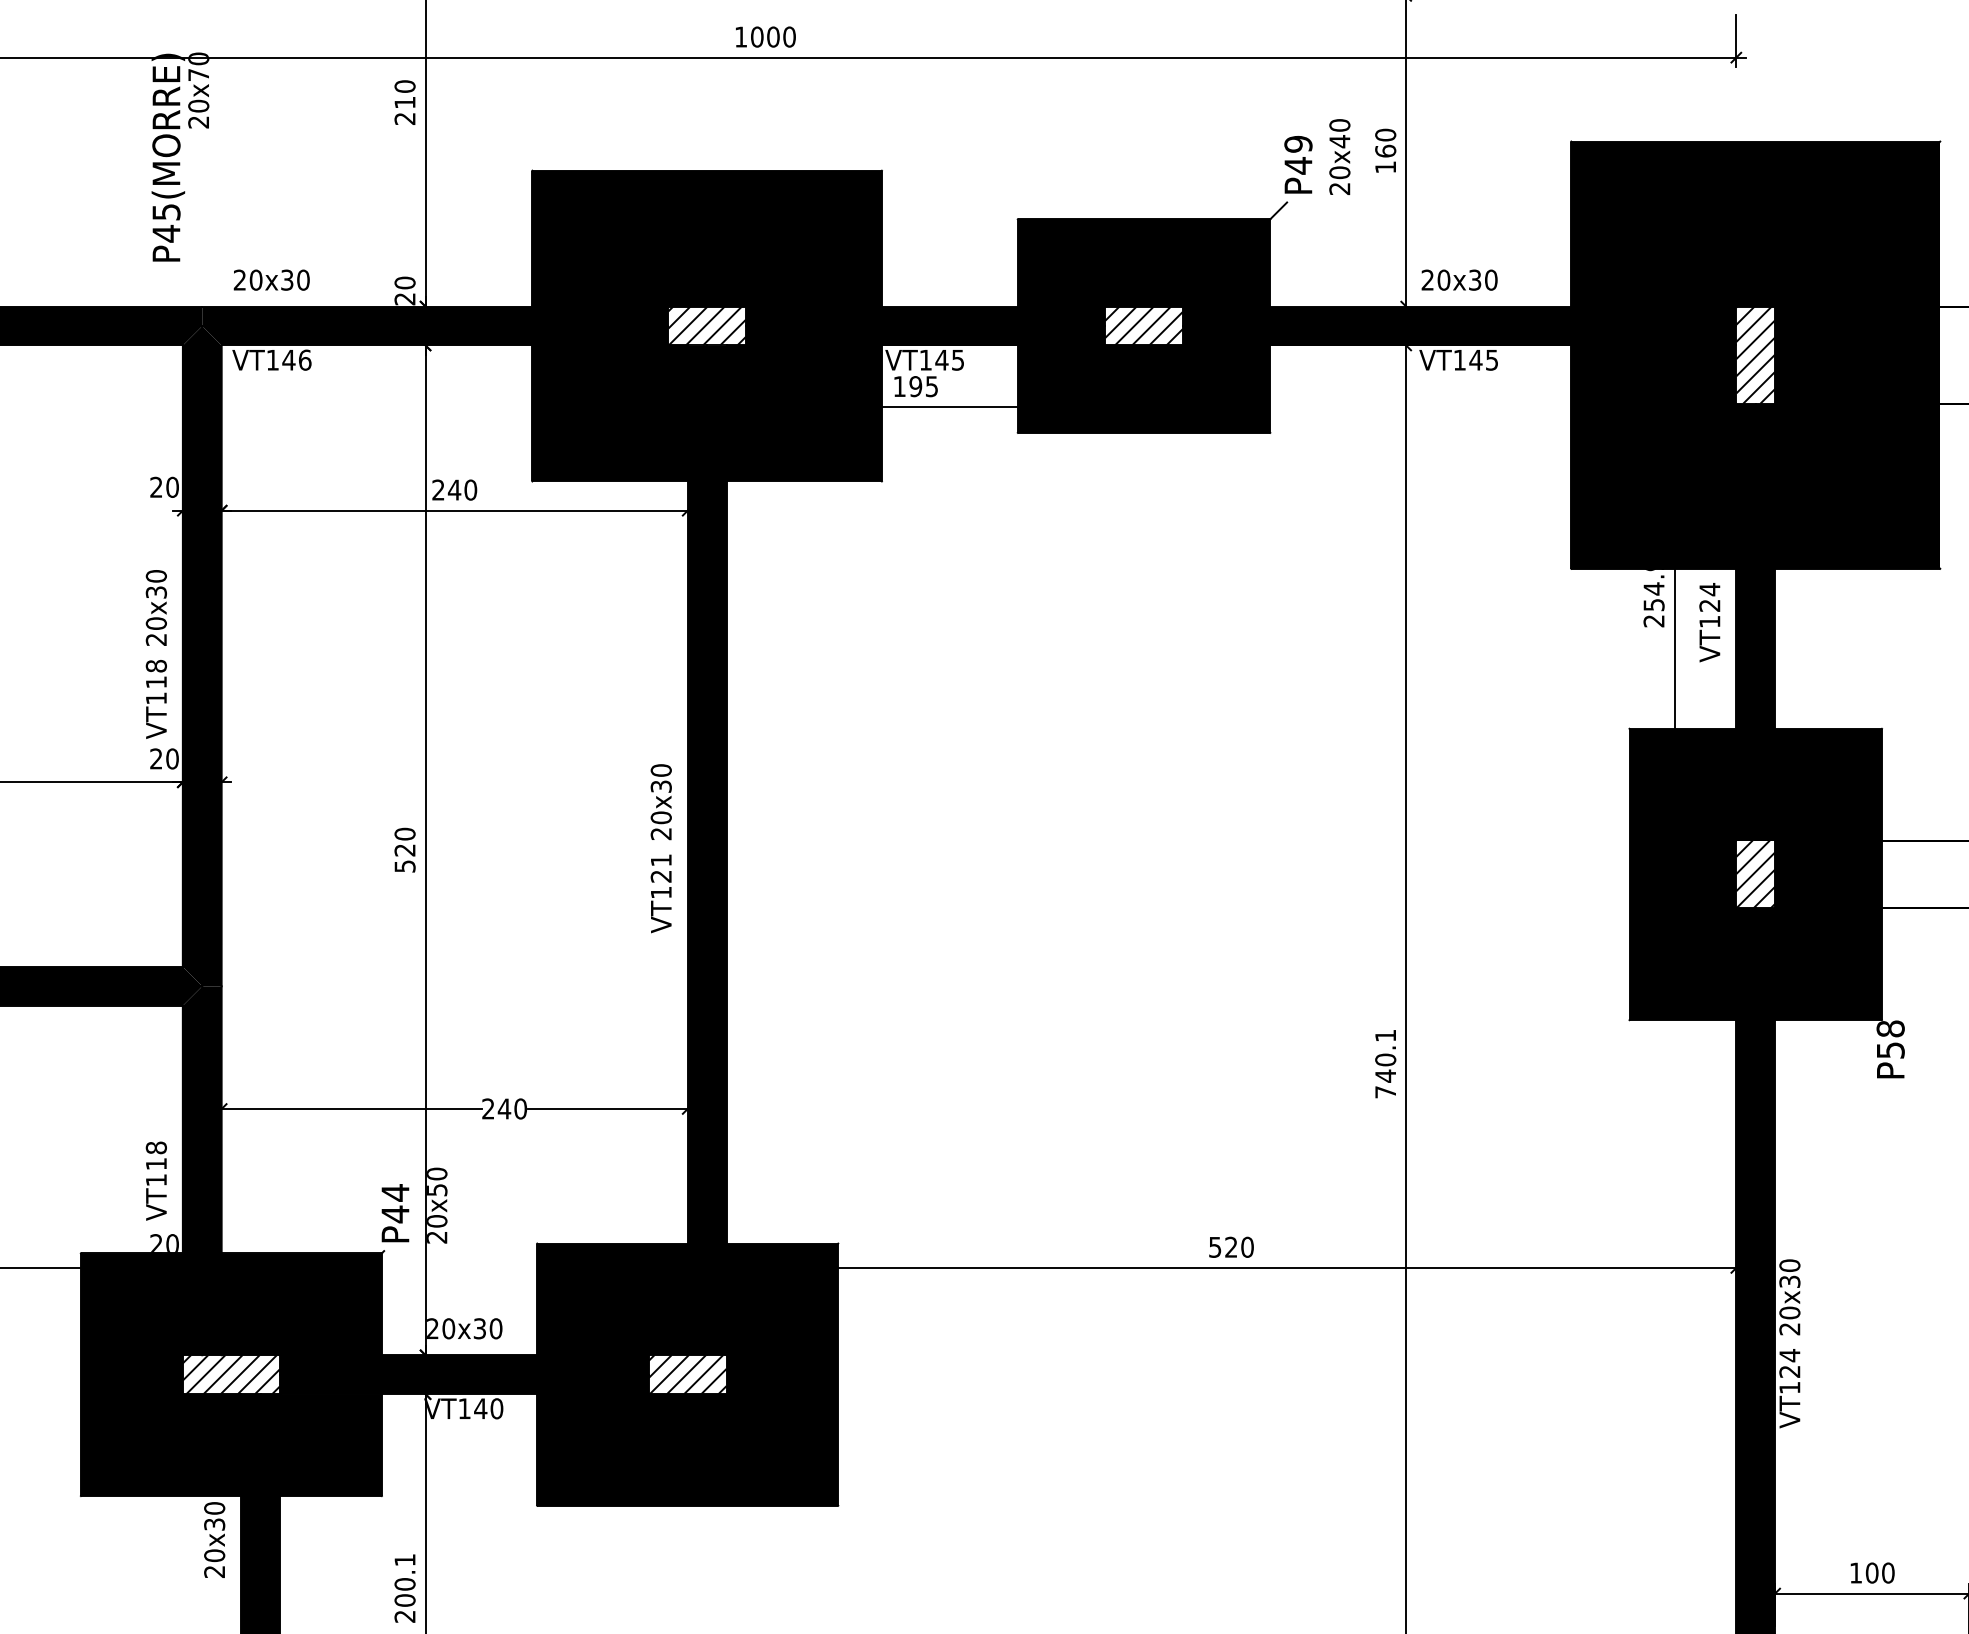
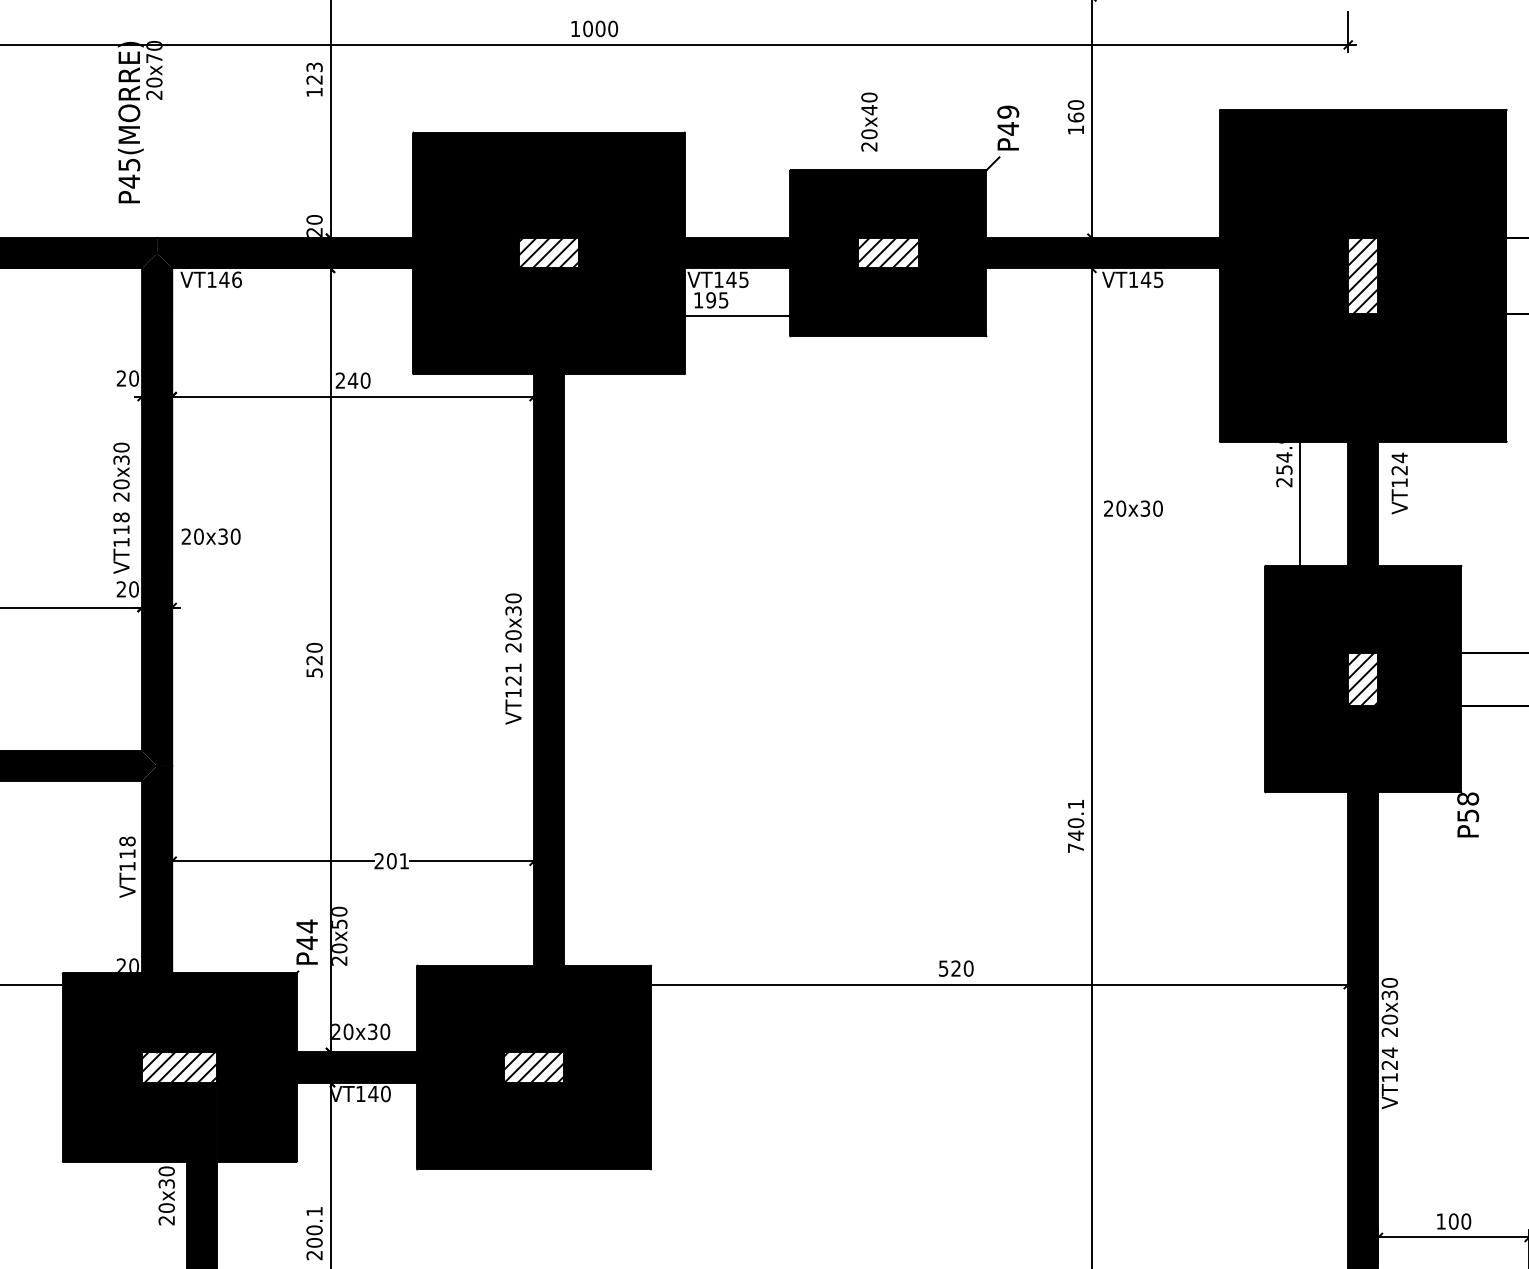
text: (404, 102) -> (314, 79), 210 -> 123
text: (1339, 156) -> (869, 121), moved
text: (271, 279) -> (210, 536), moved
text: (1459, 279) -> (1133, 508), moved
text: (1709, 622) -> (1399, 483), moved
text: (511, 1109) -> (397, 861), 240 -> 201
text: (156, 1180) -> (127, 866), moved

